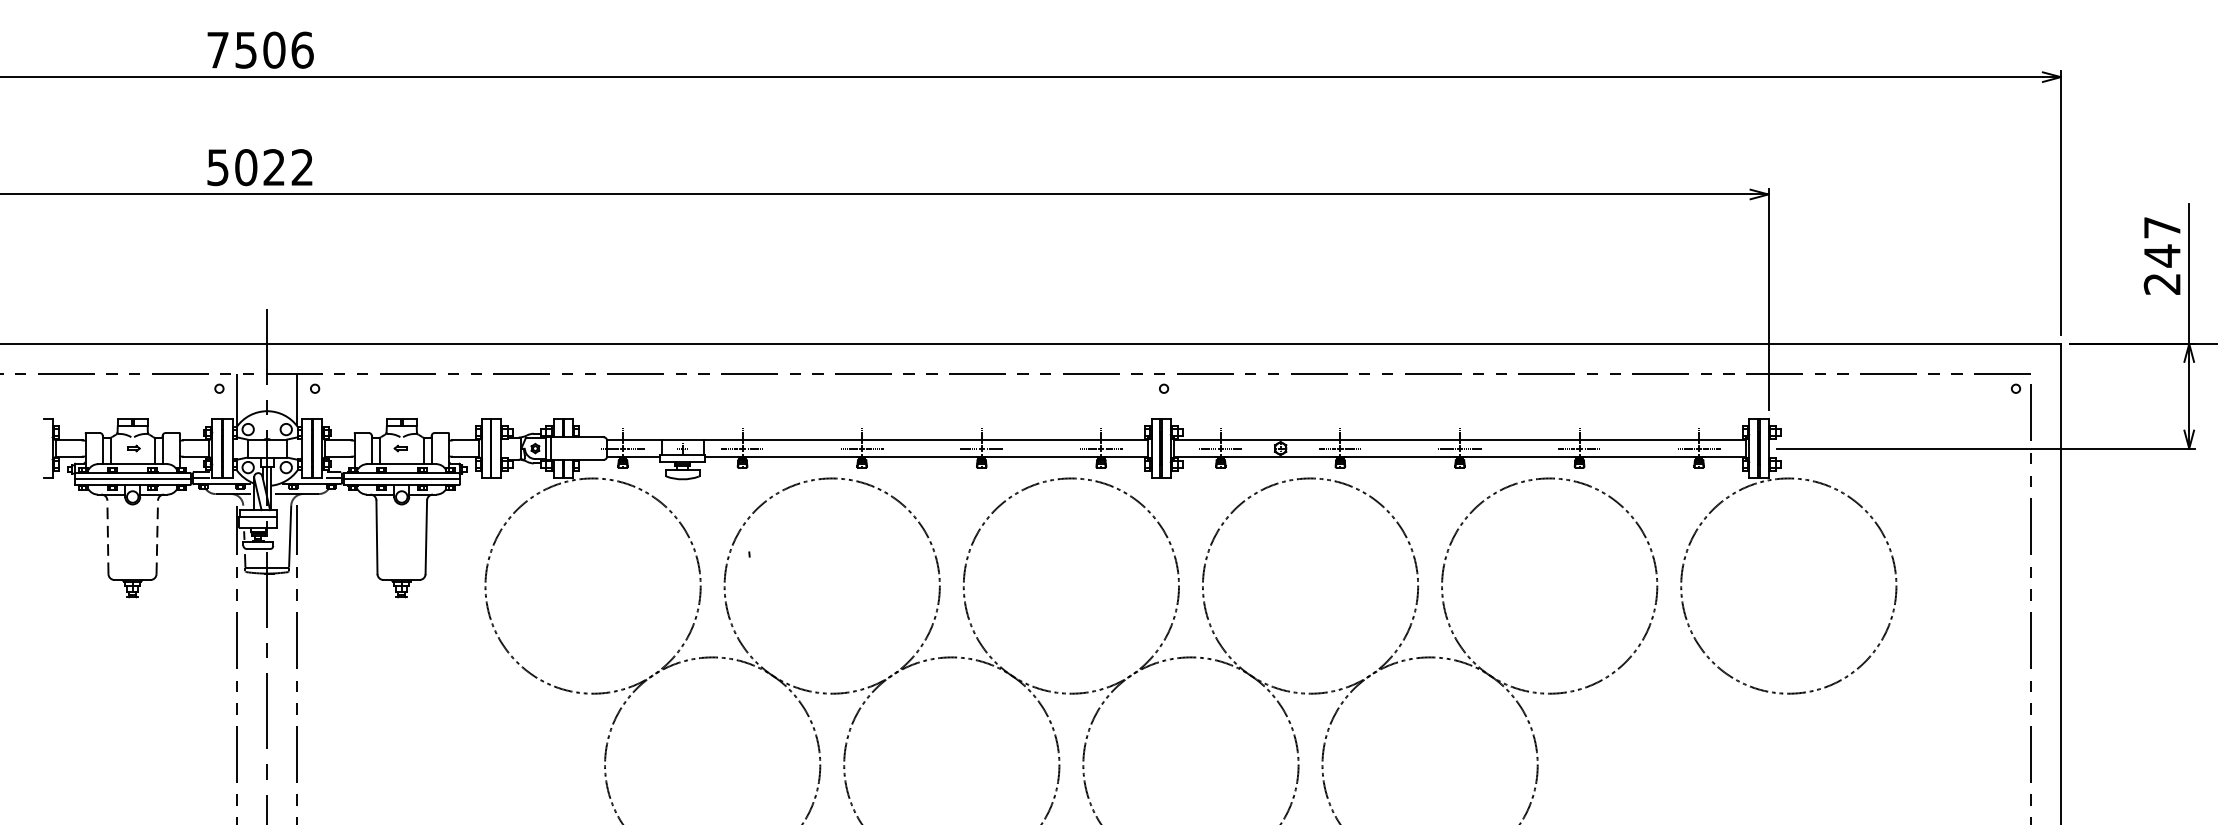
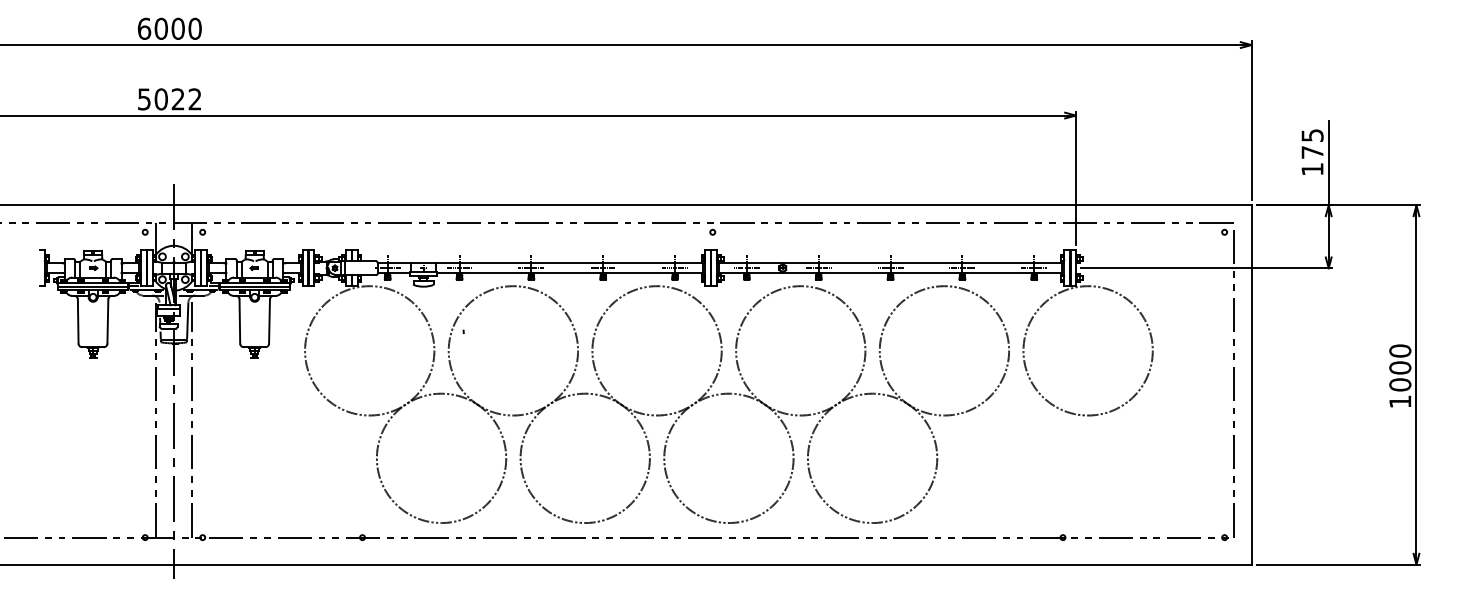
text: (259, 49) -> (169, 28), 7506 -> 6000
text: (2162, 255) -> (1312, 152), 247 -> 175
line: (108, 537) -> (78, 321), dashed -> solid
line: (156, 537) -> (107, 321), dashed -> solid

